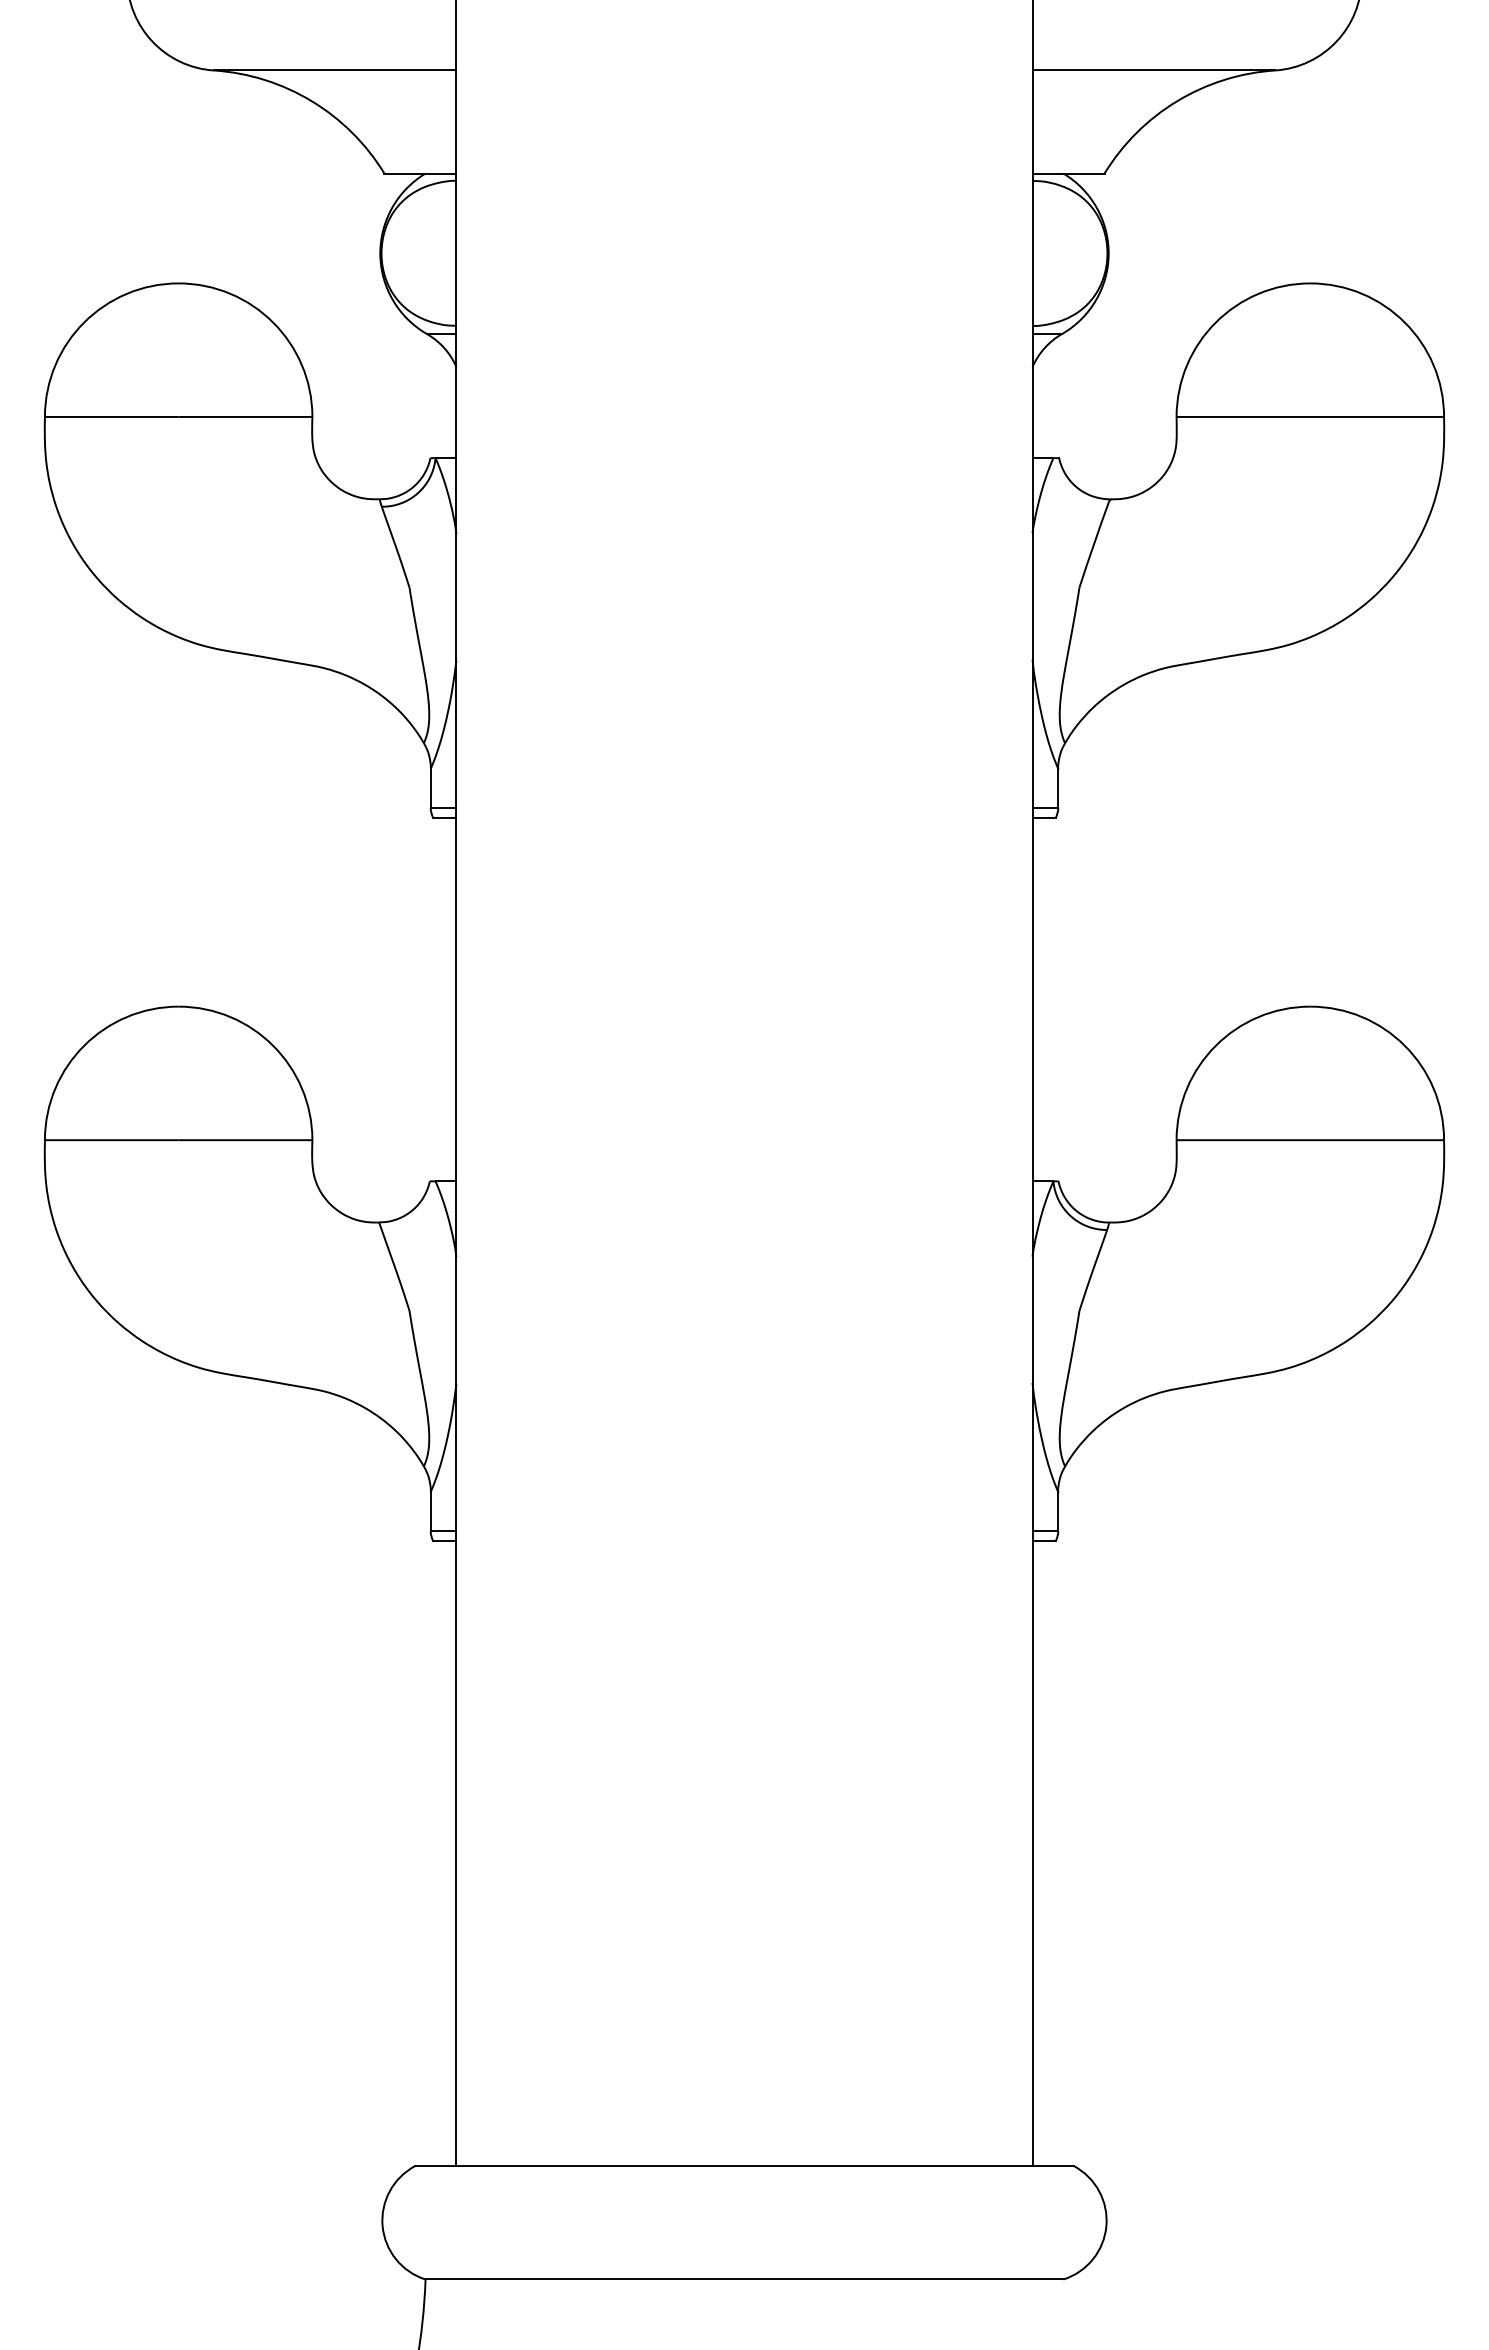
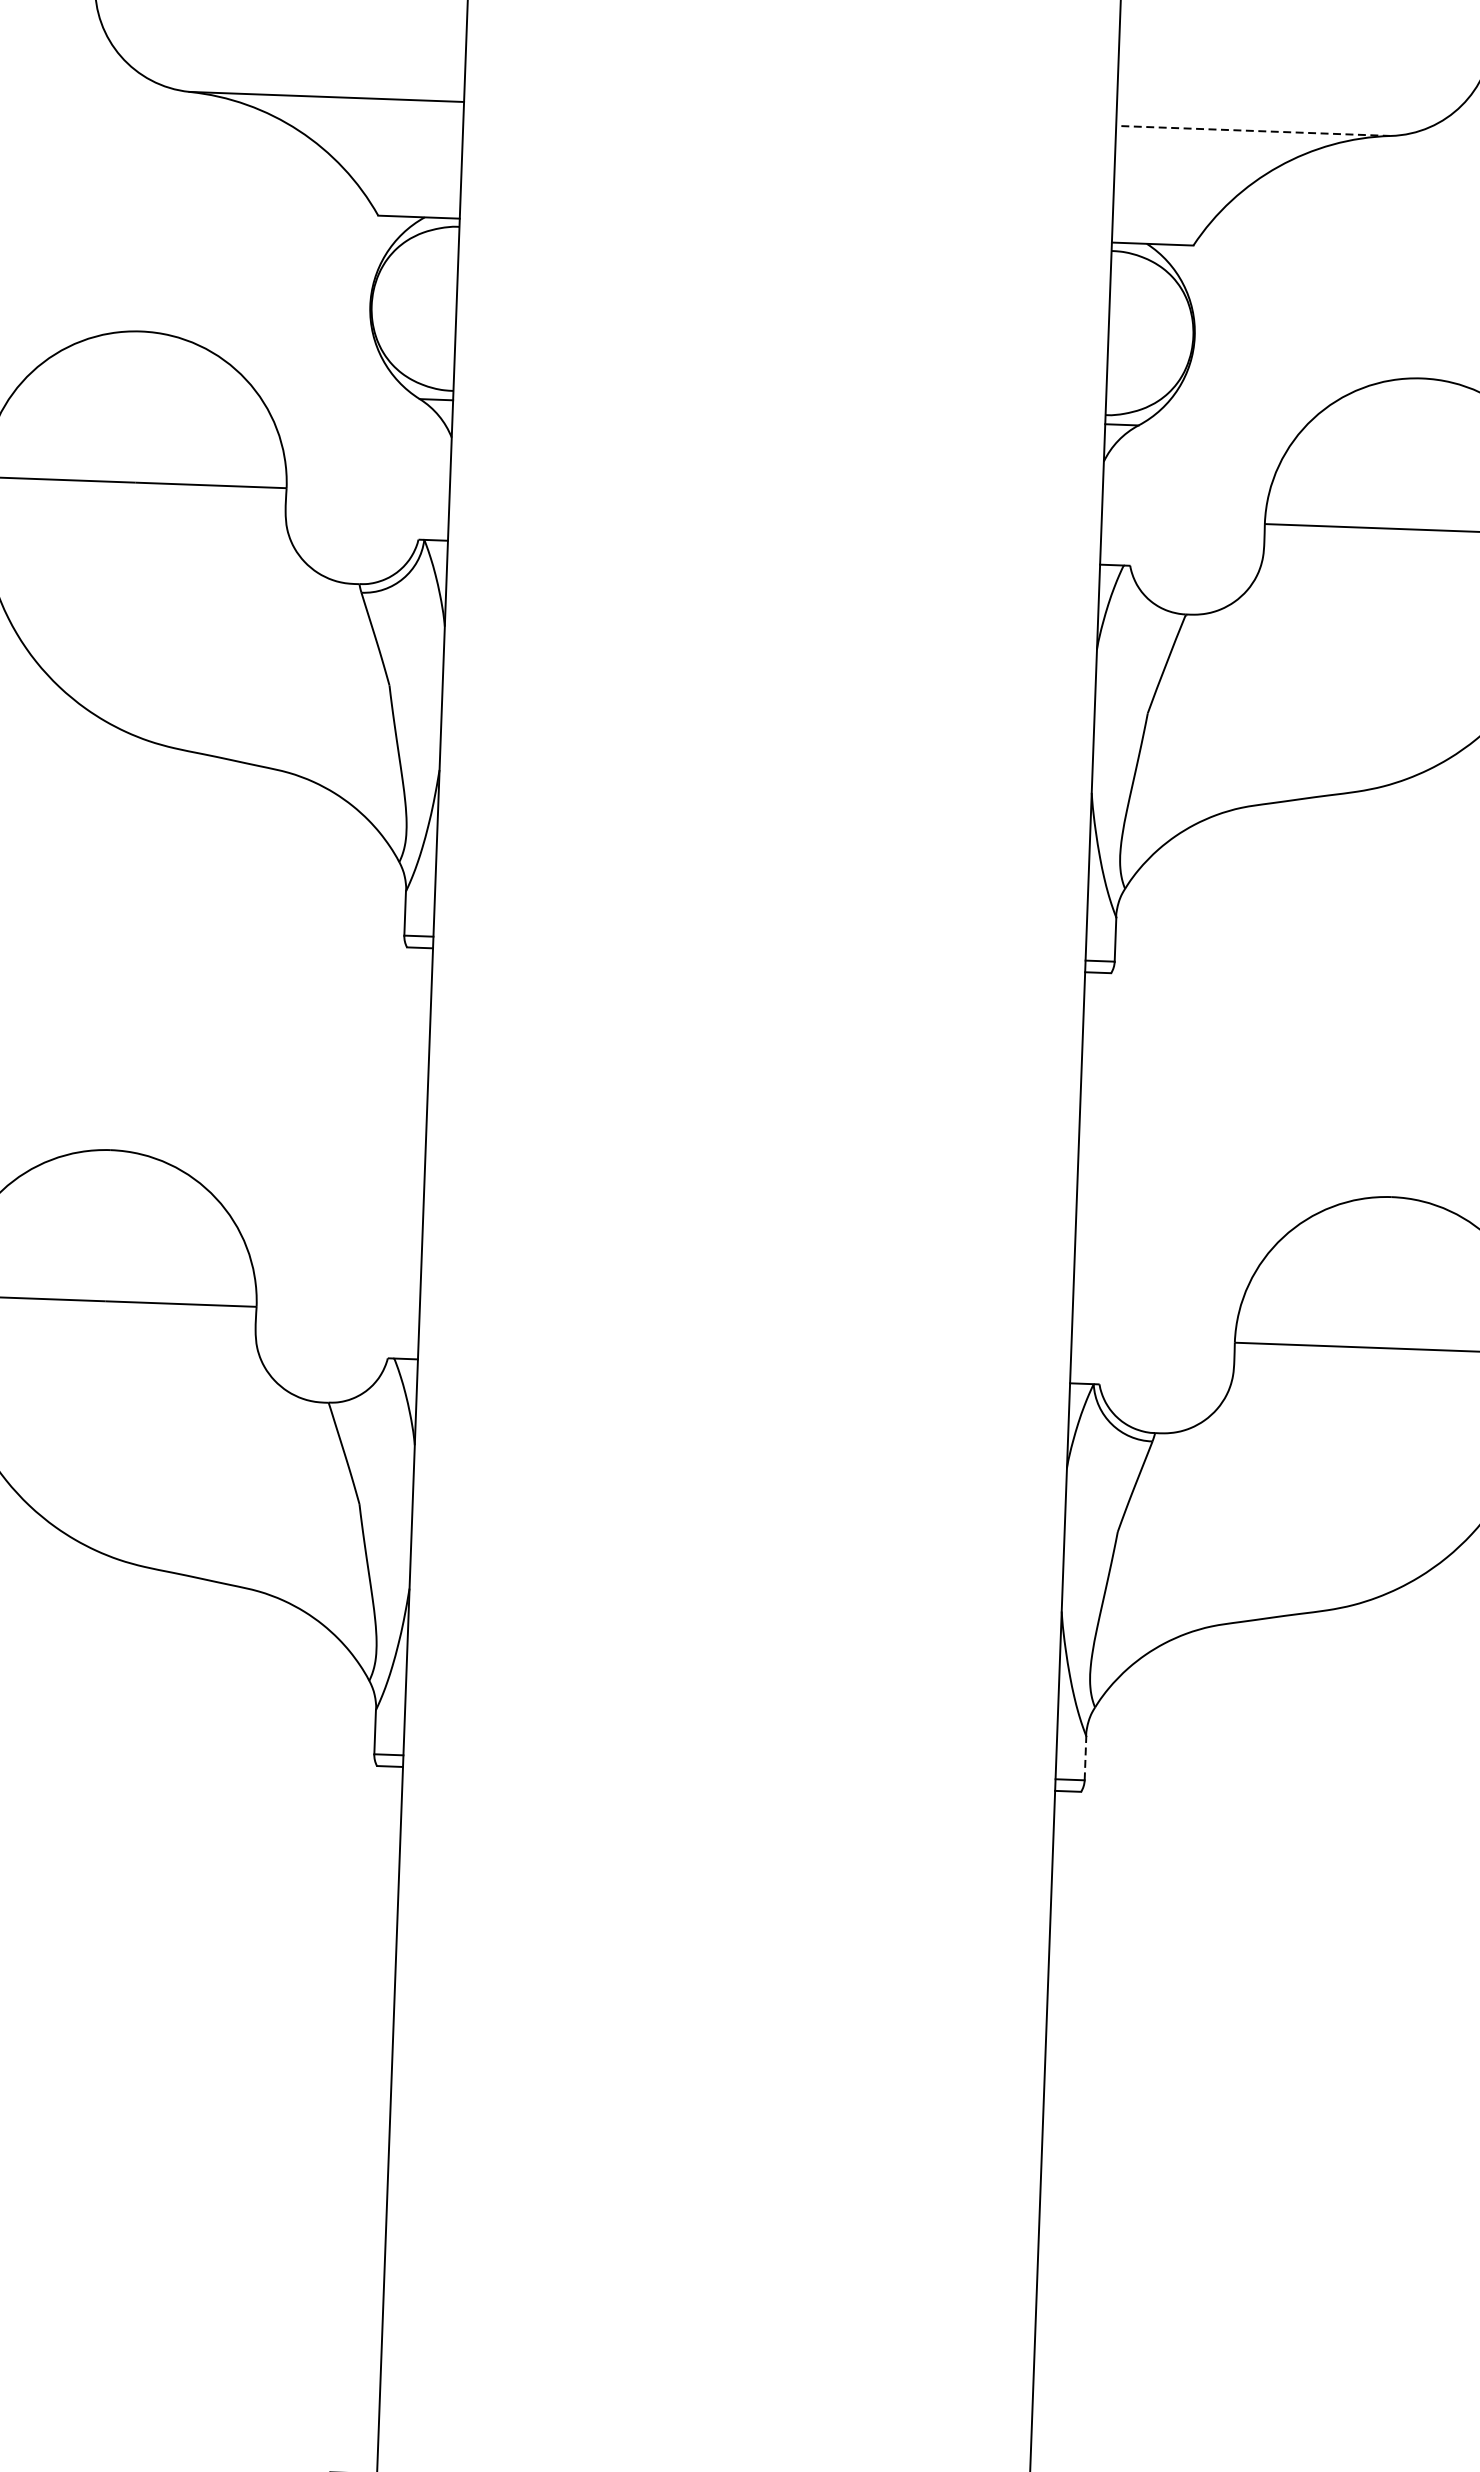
line: (1153, 70) -> (1253, 130), solid -> dashed
line: (1058, 1511) -> (1085, 1758), solid -> dashed

